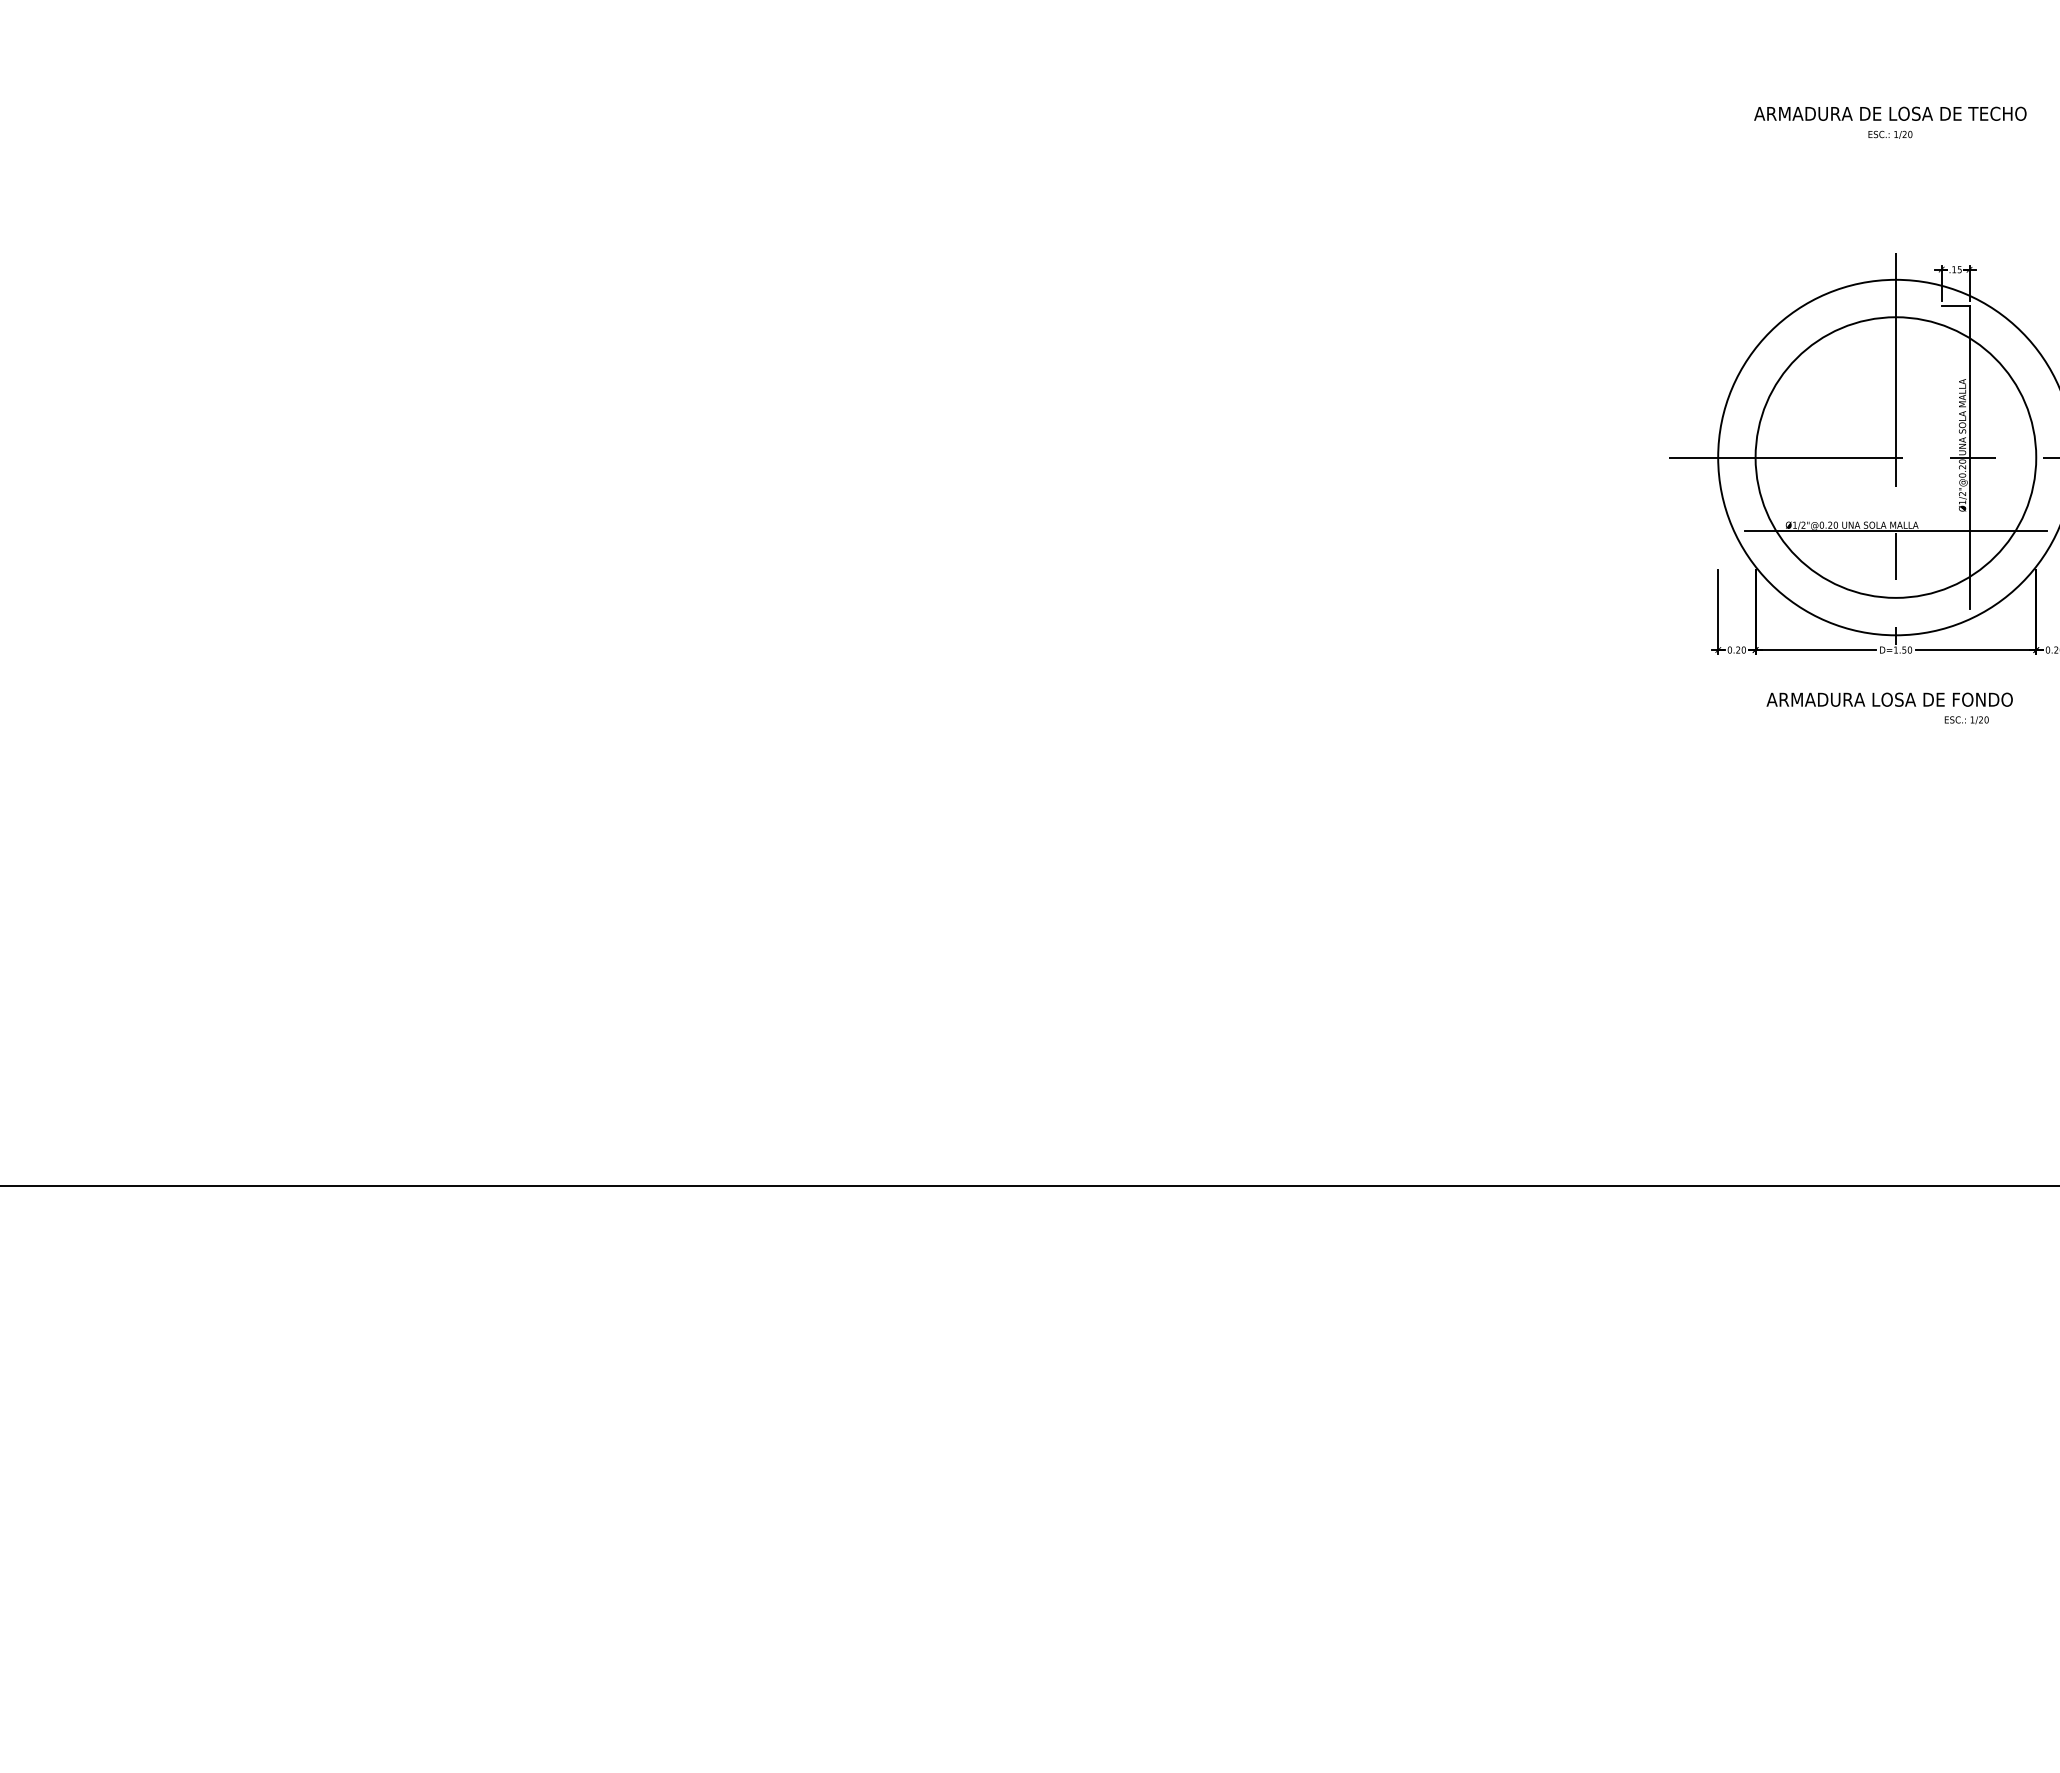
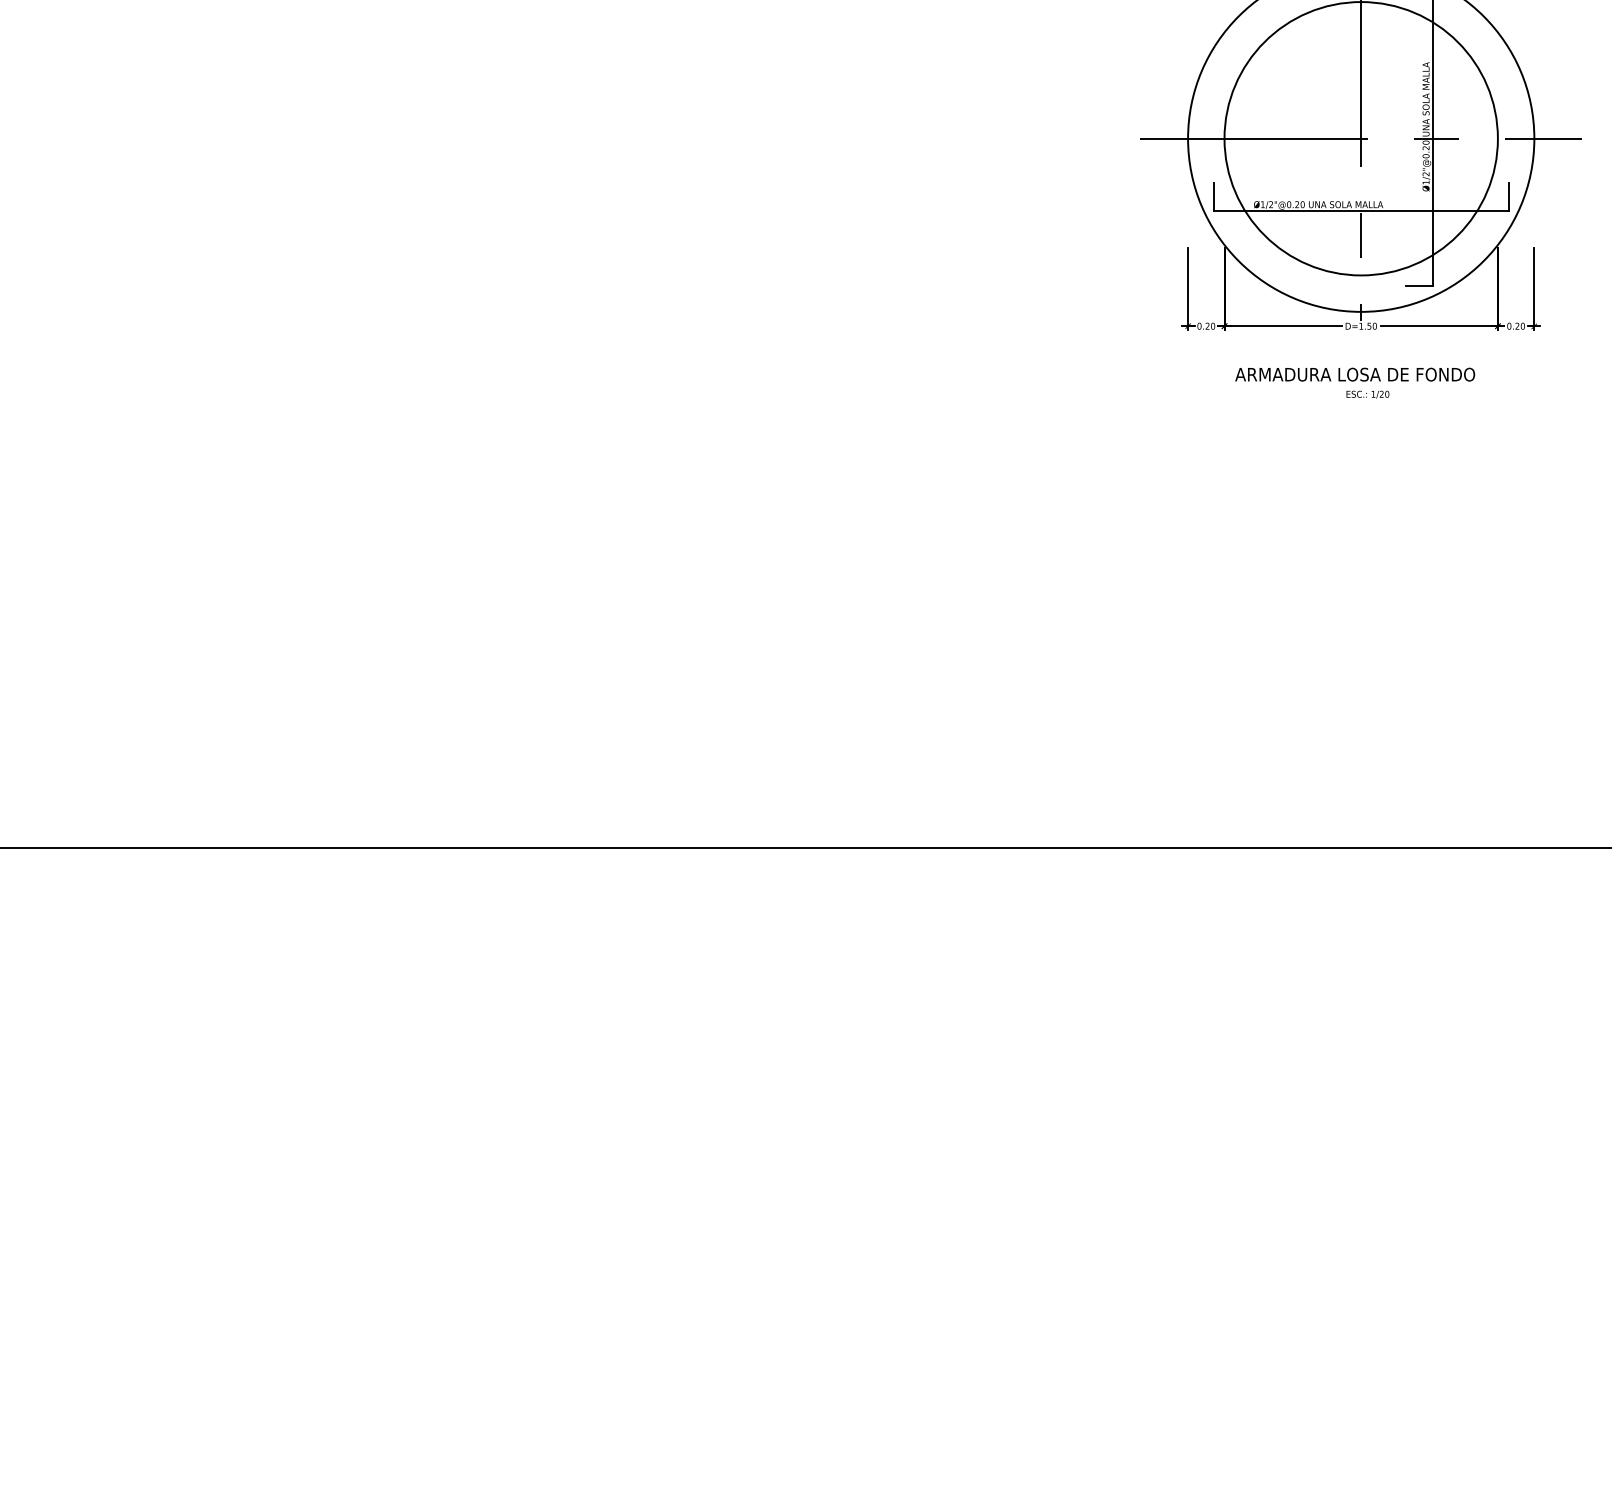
line: (1744, 517) -> (1213, 197), added
line: (2047, 517) -> (1508, 197), added
line: (1955, 608) -> (1419, 285), added
text: (1966, 720) -> (1367, 394), moved

